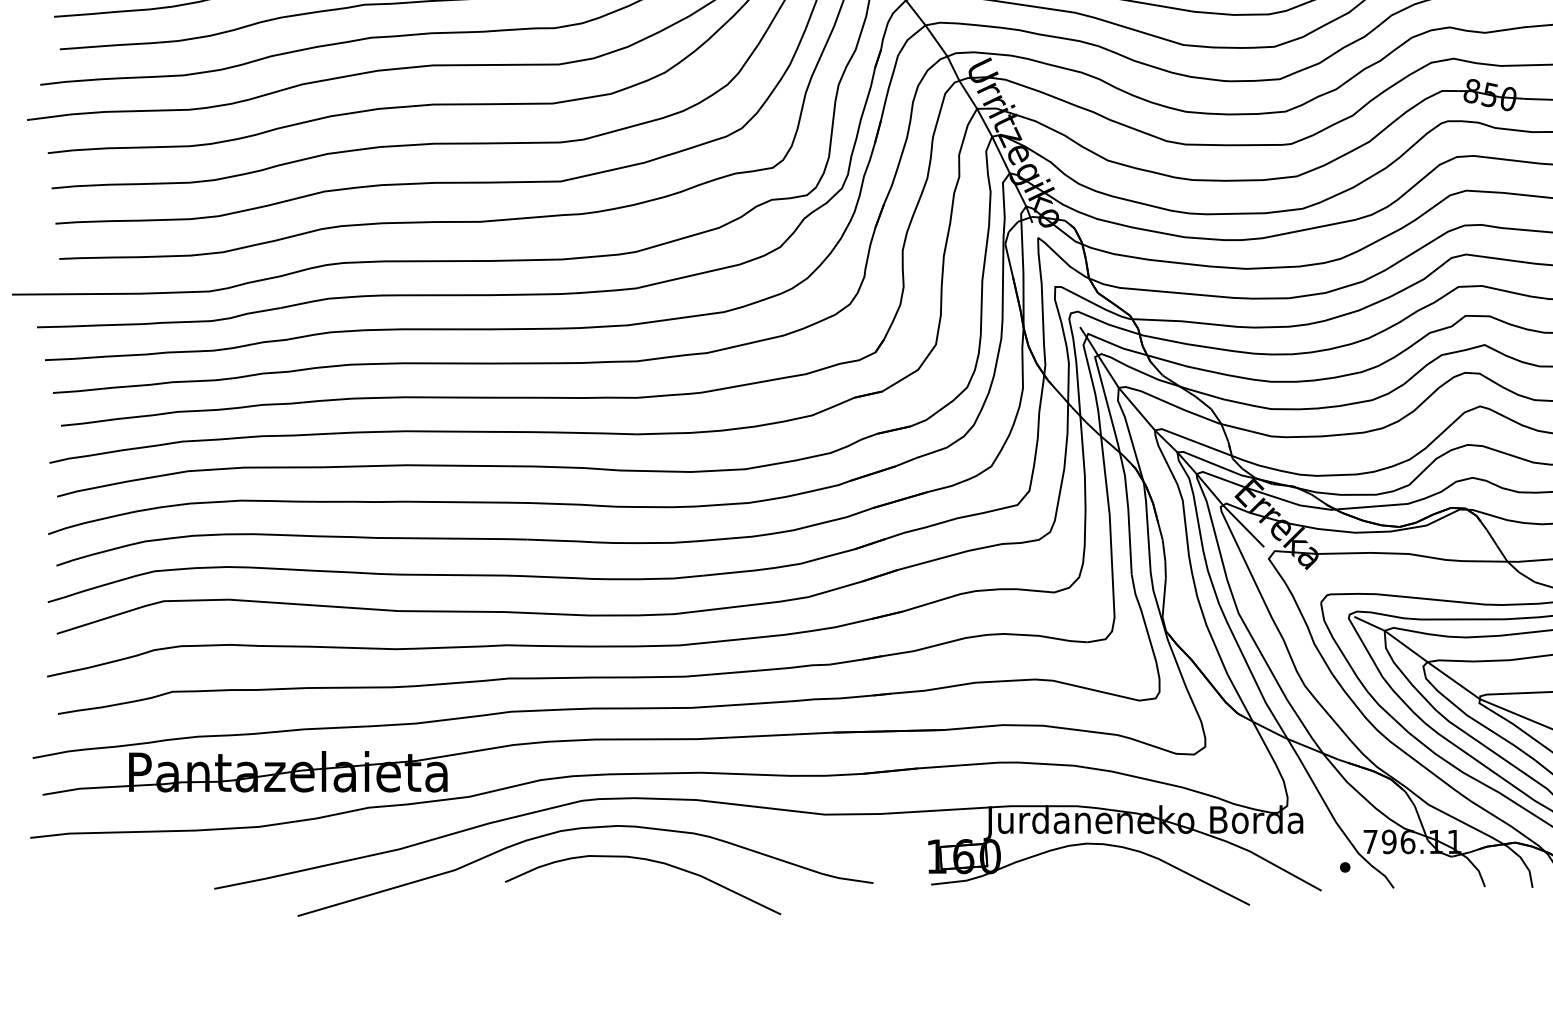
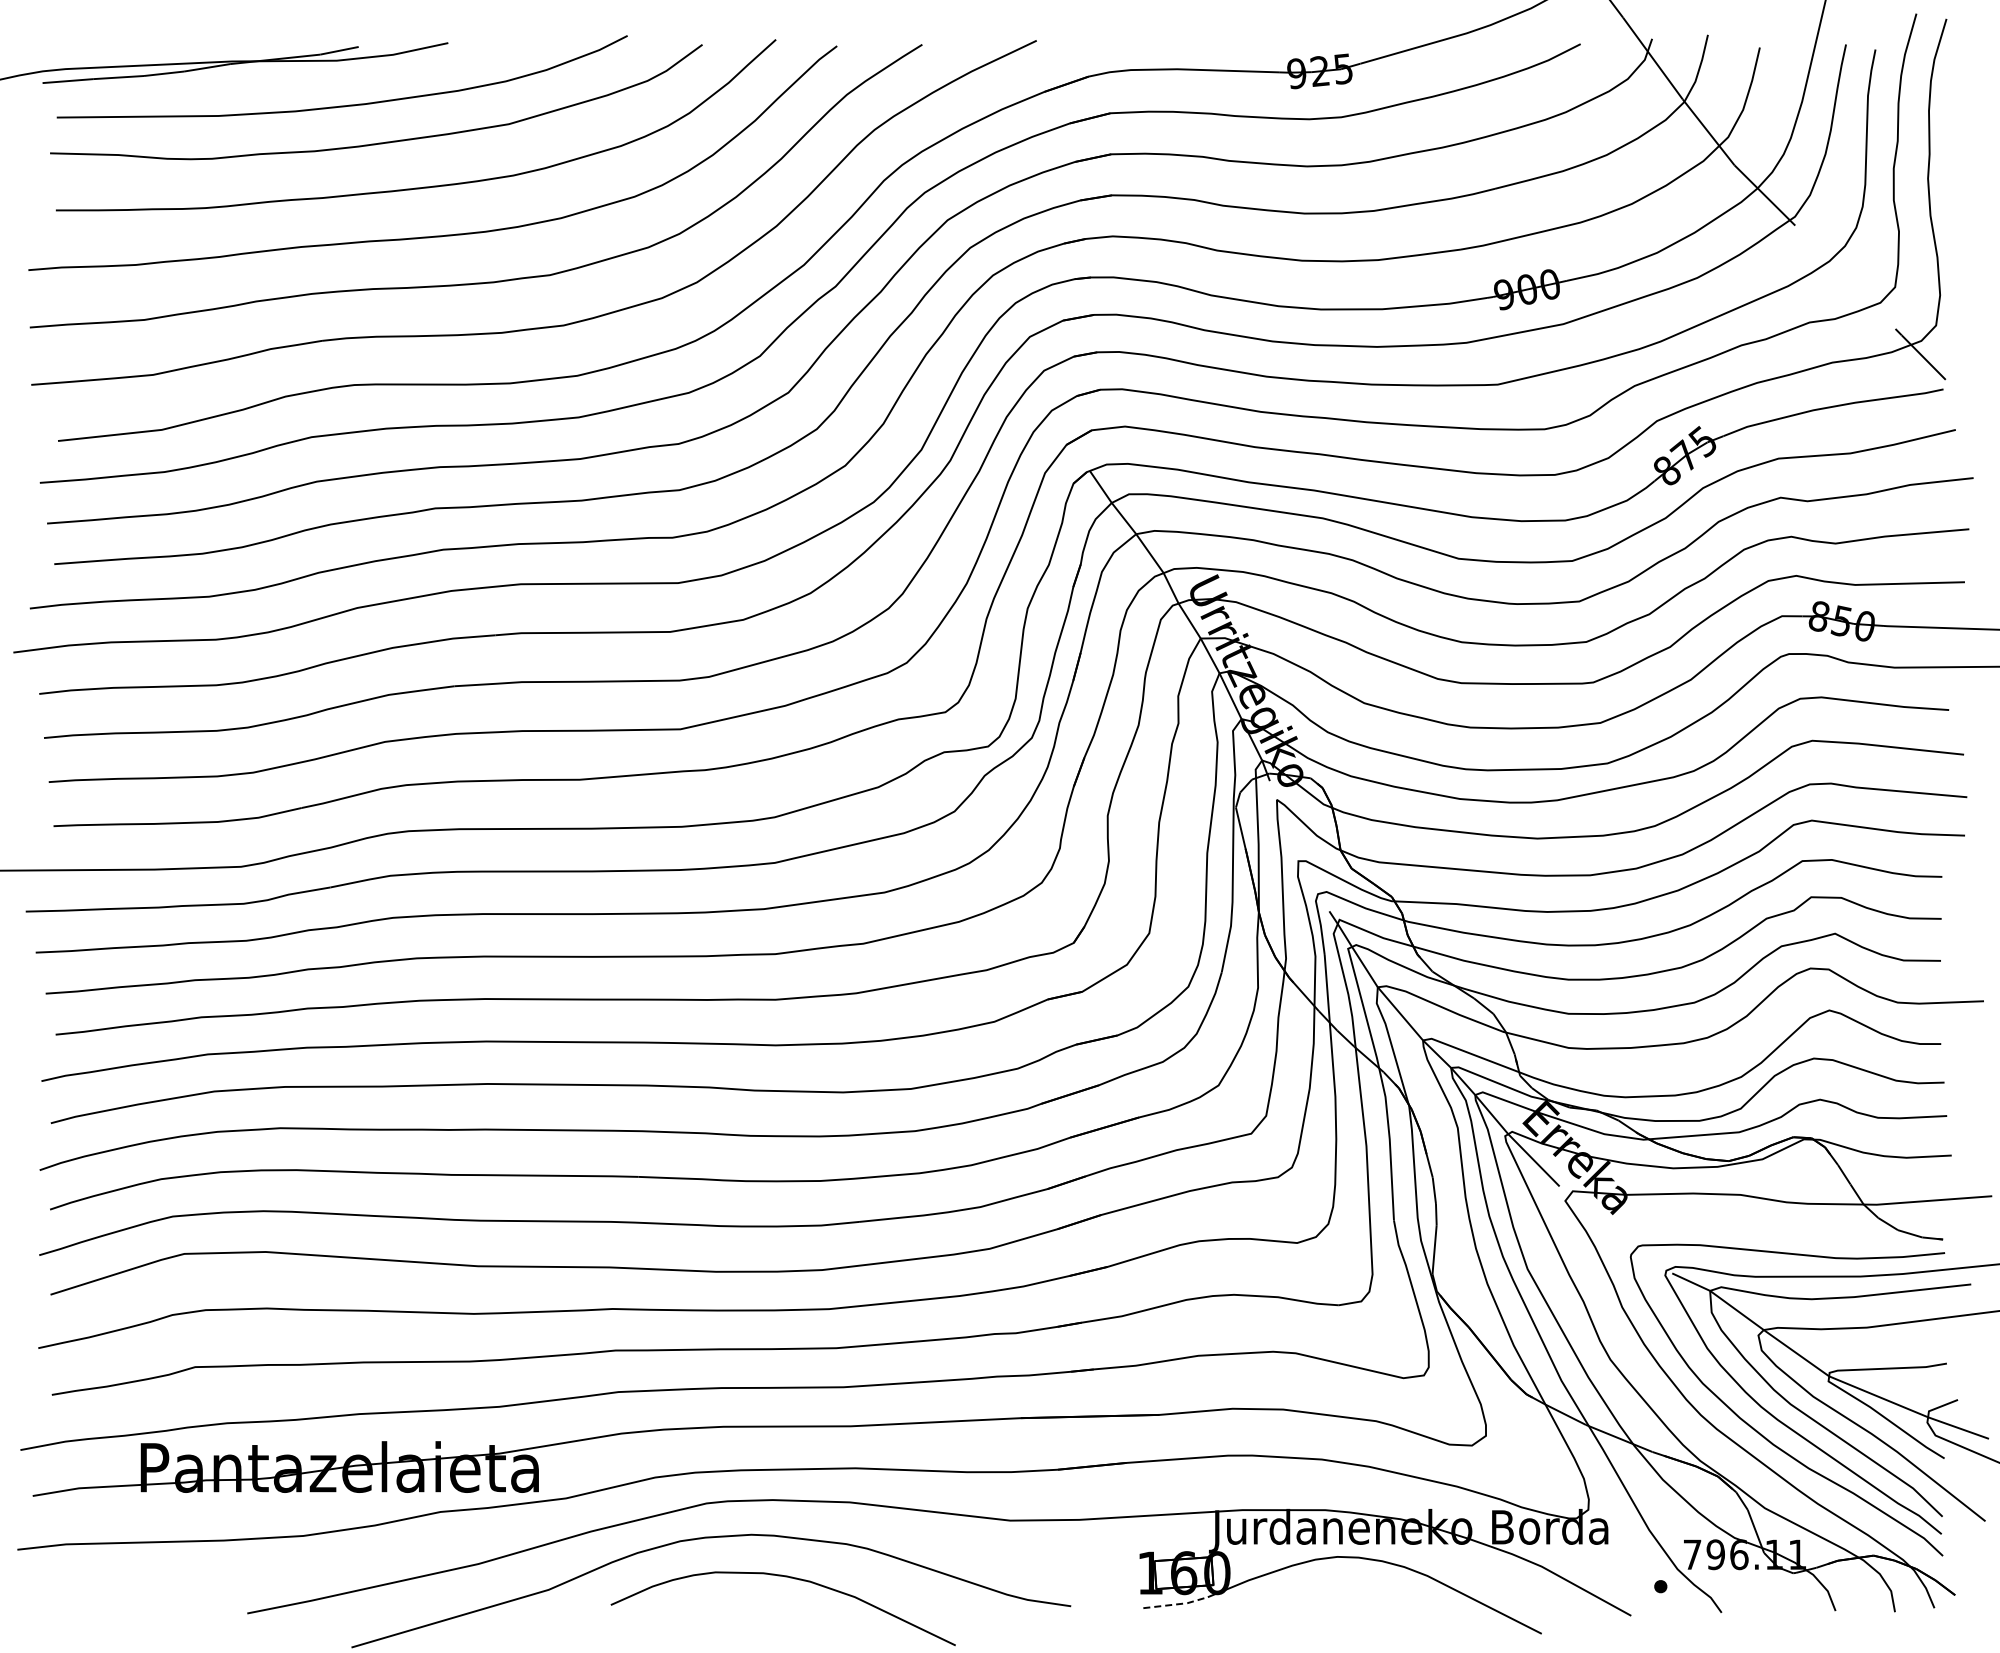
line: (957, 881) -> (1176, 1604), solid -> dashed

